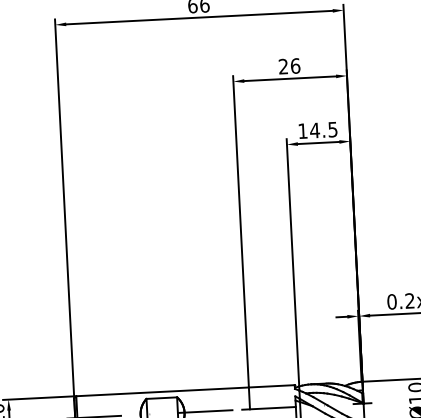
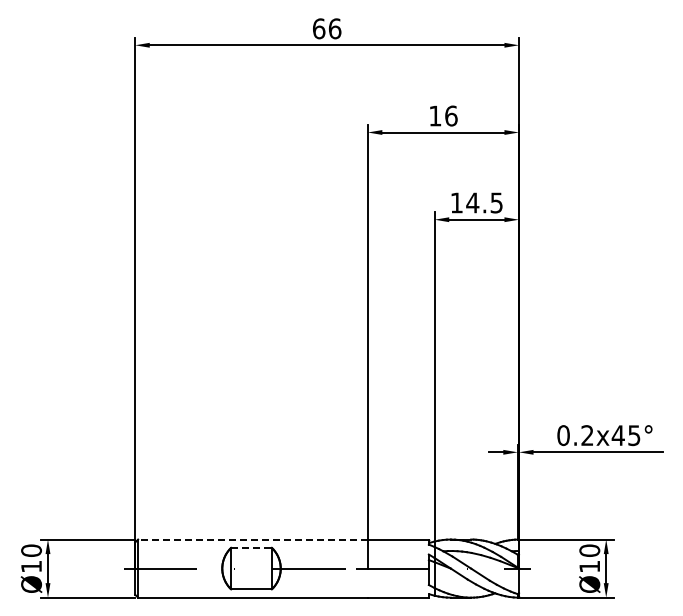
text: (283, 66) -> (435, 115), 26 -> 16
line: (162, 391) -> (252, 539), solid -> dashed
line: (162, 397) -> (252, 547), solid -> dashed

